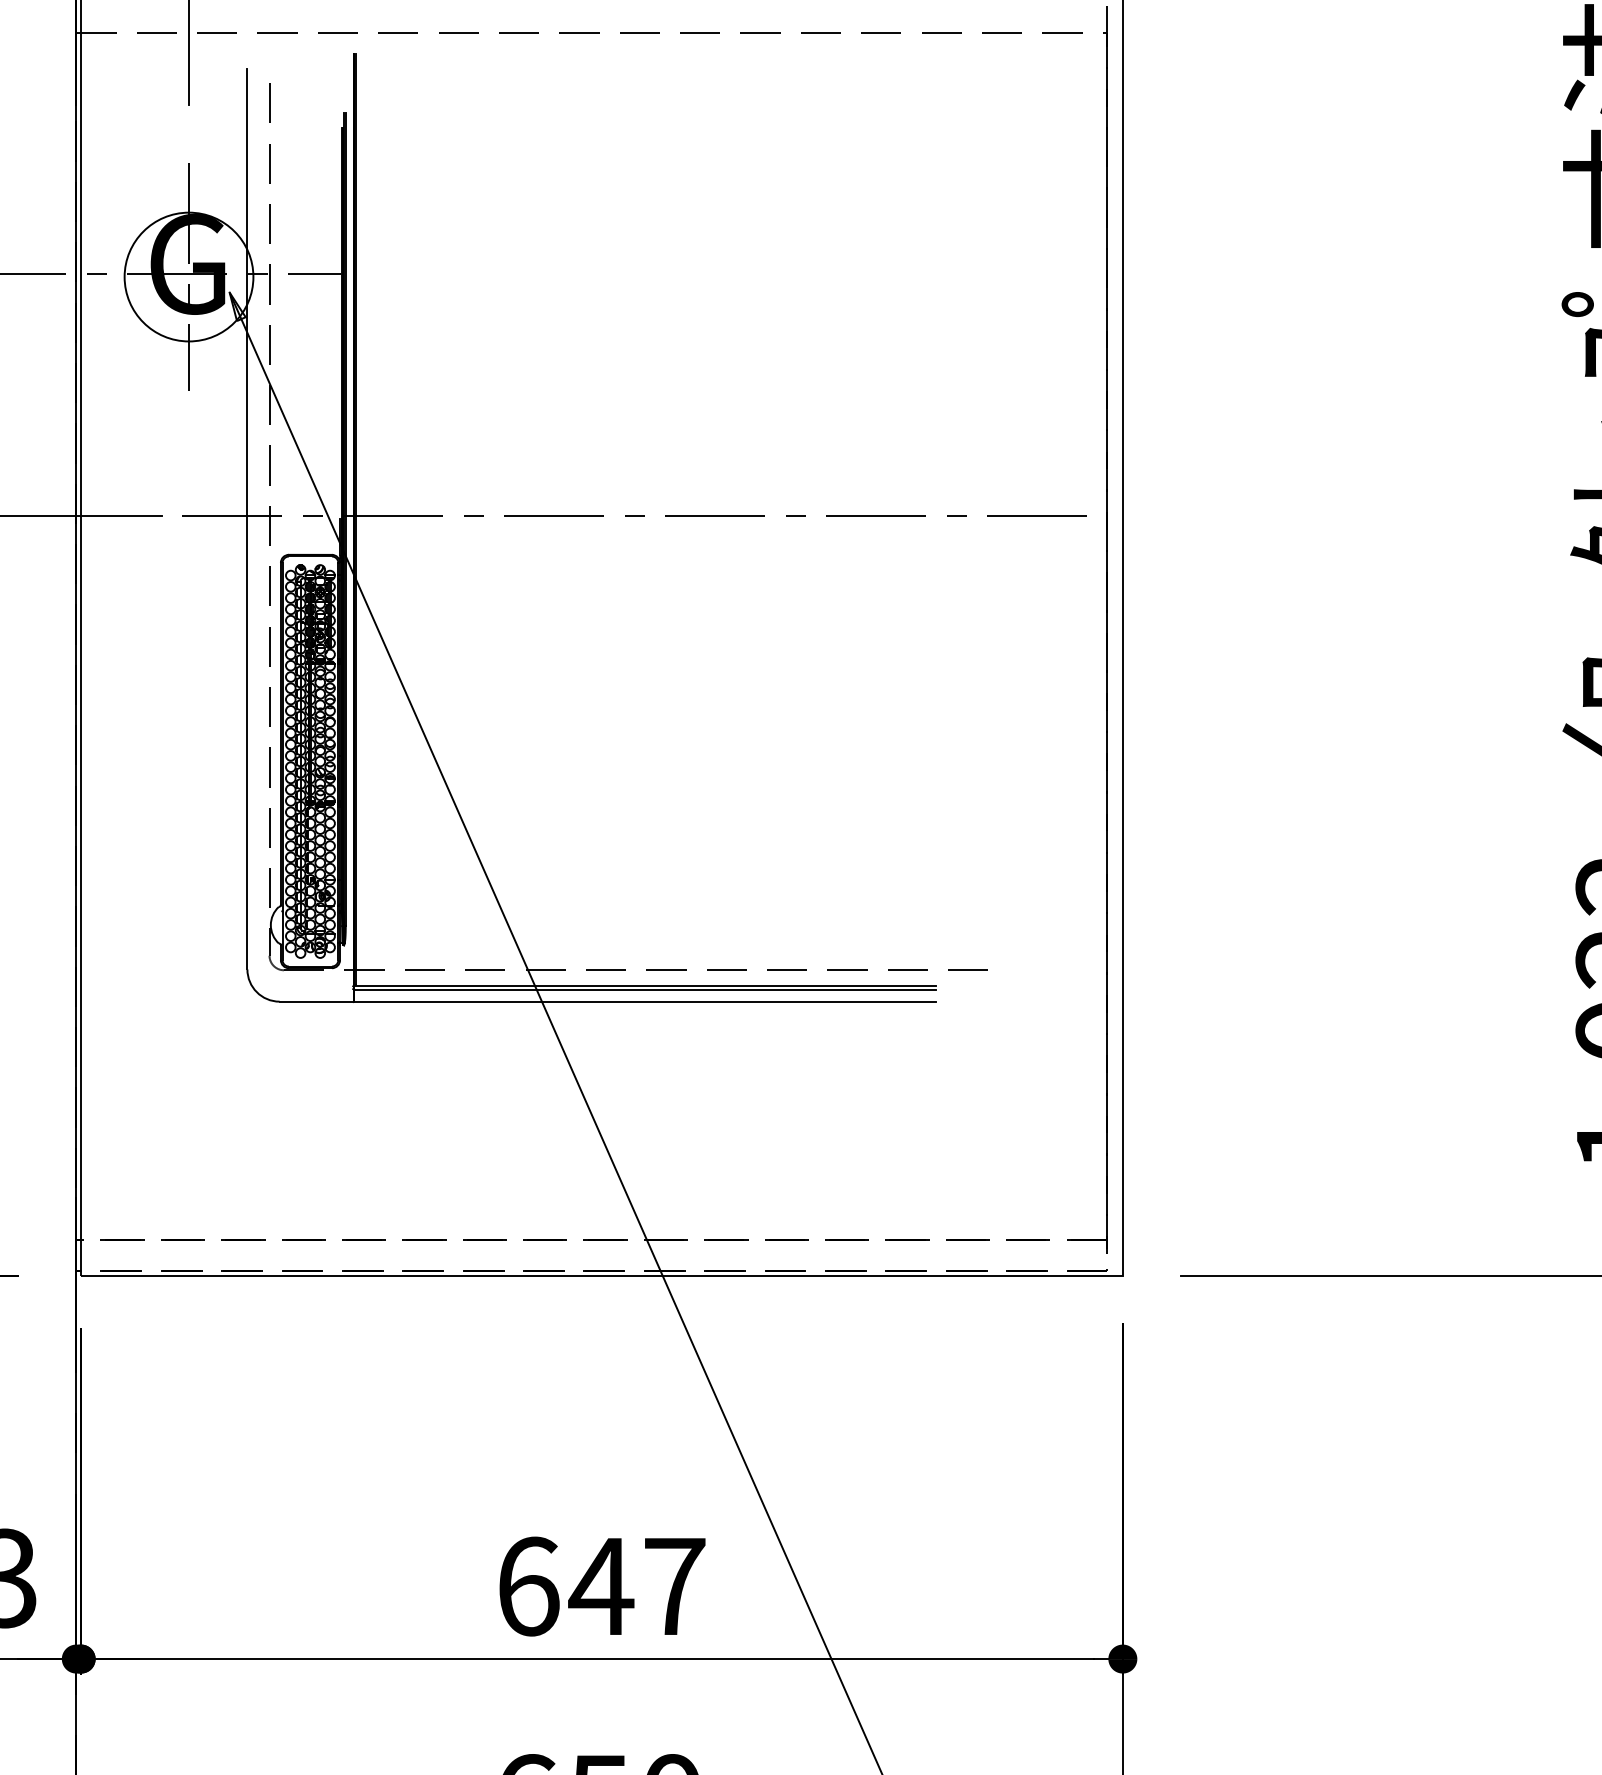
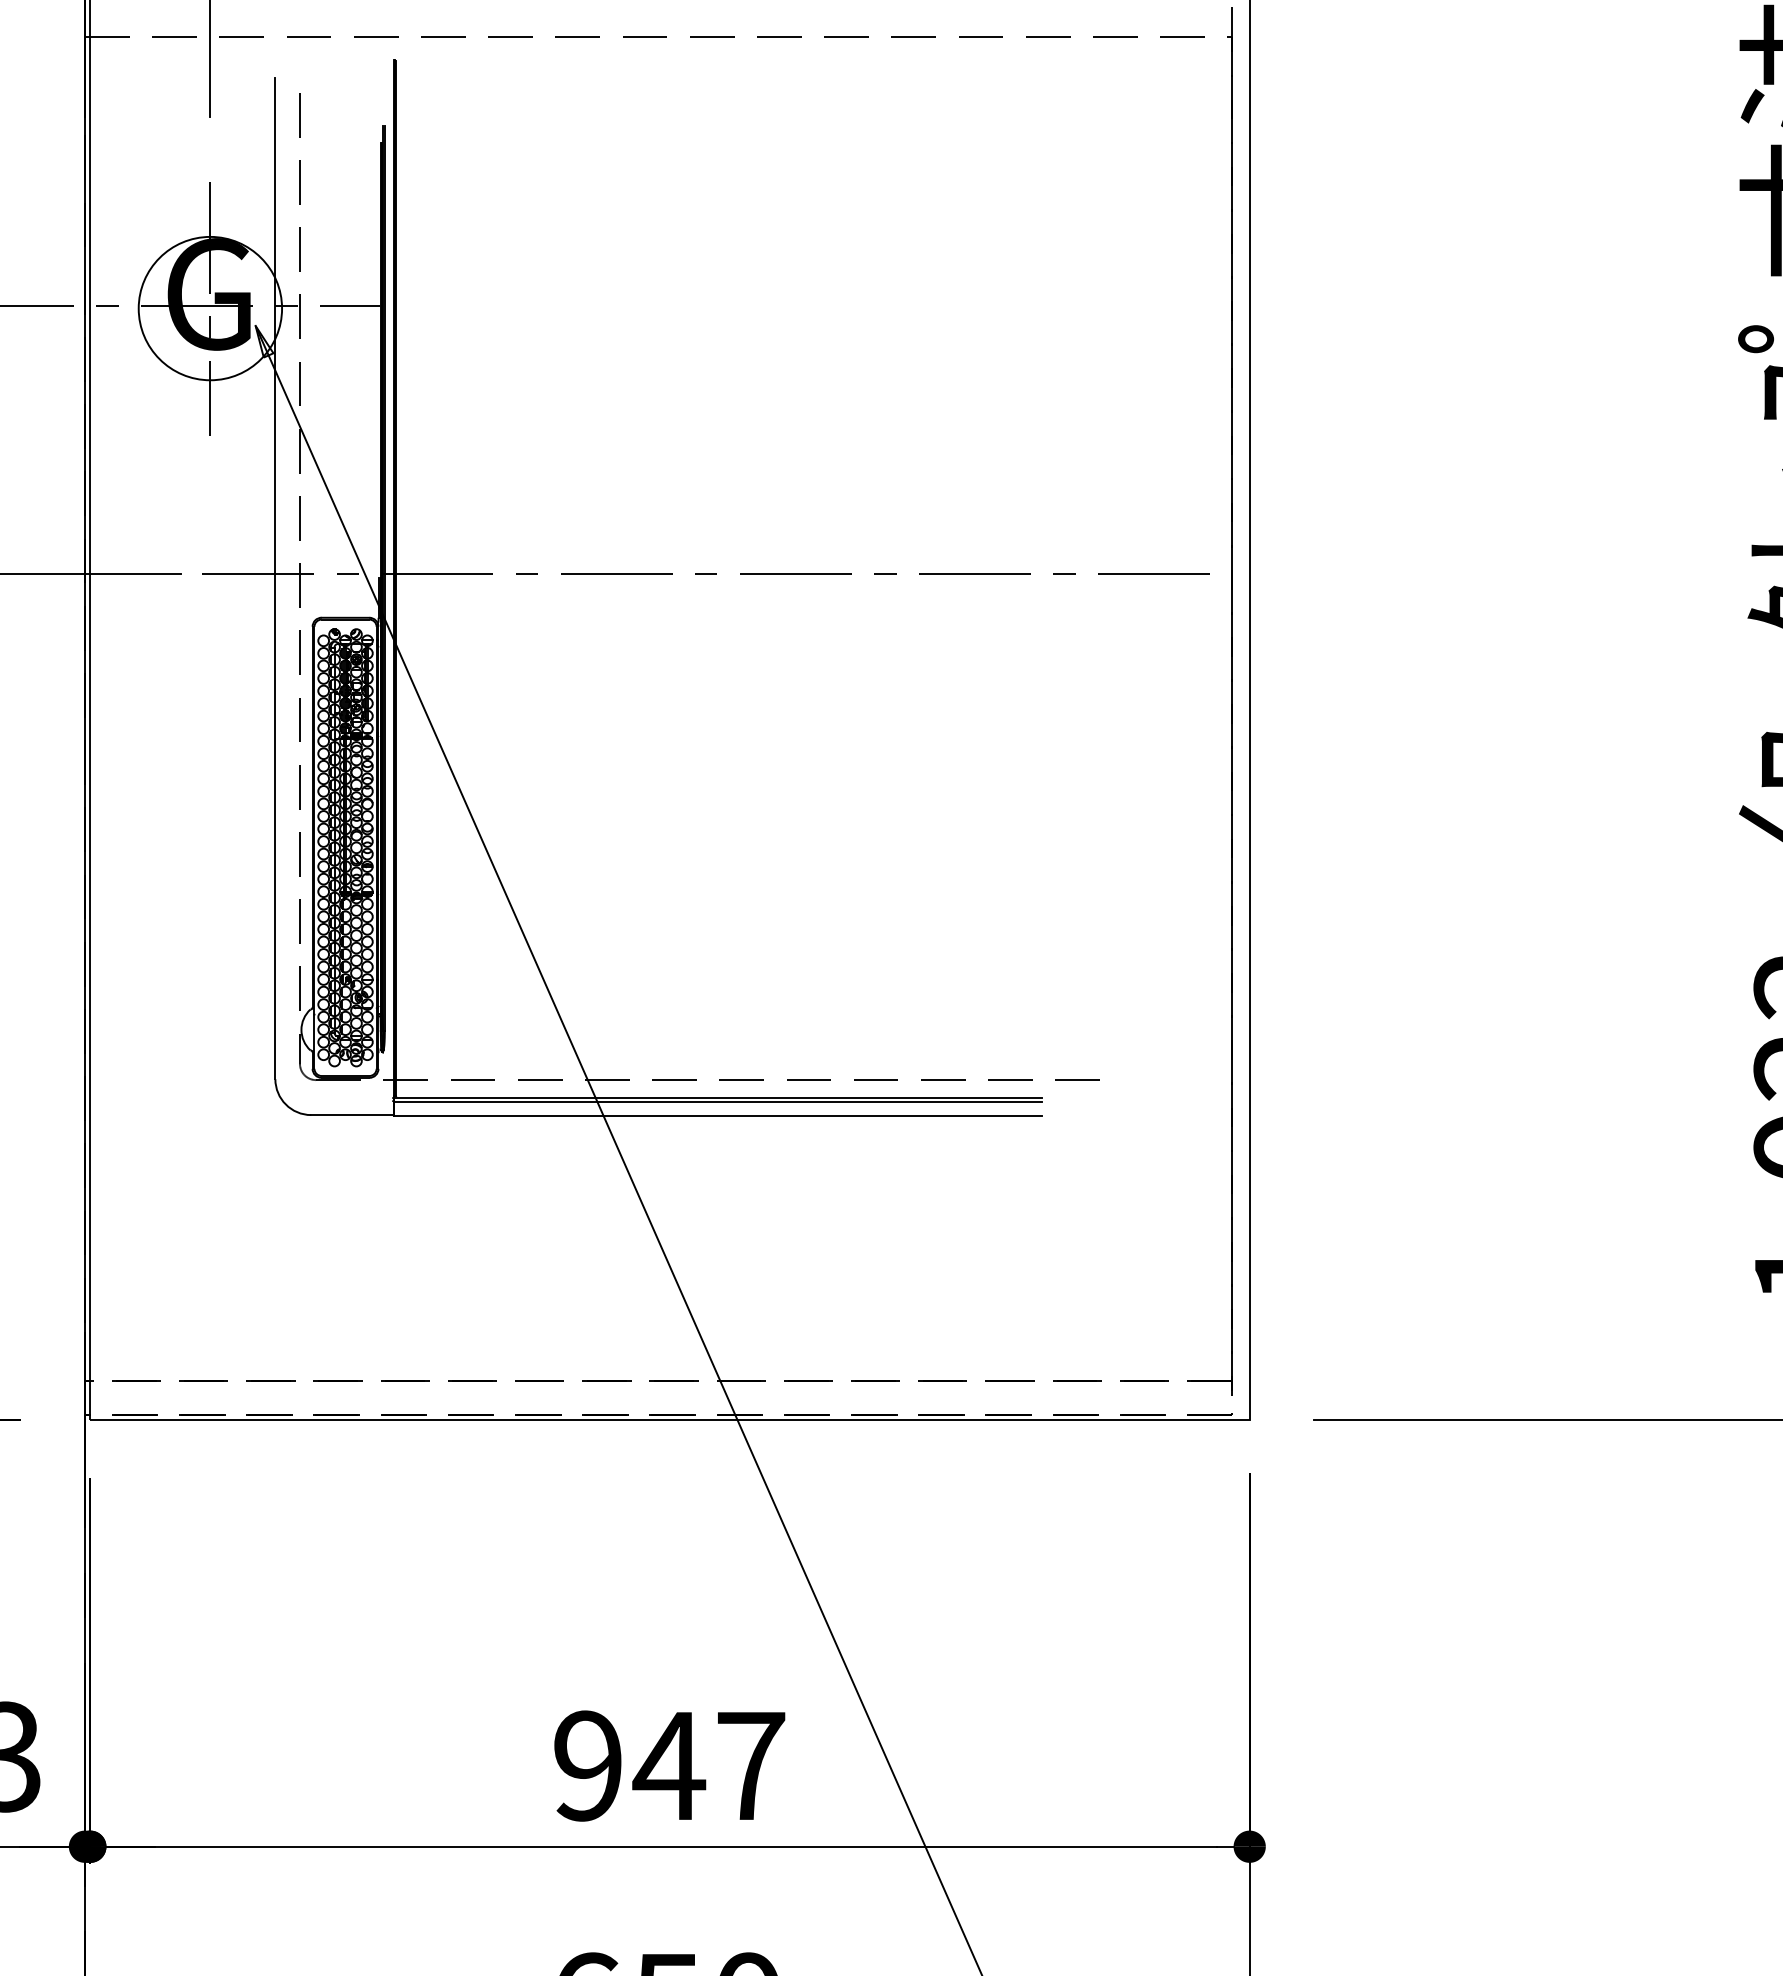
text: (528, 1586) -> (588, 1765), 647 -> 947

